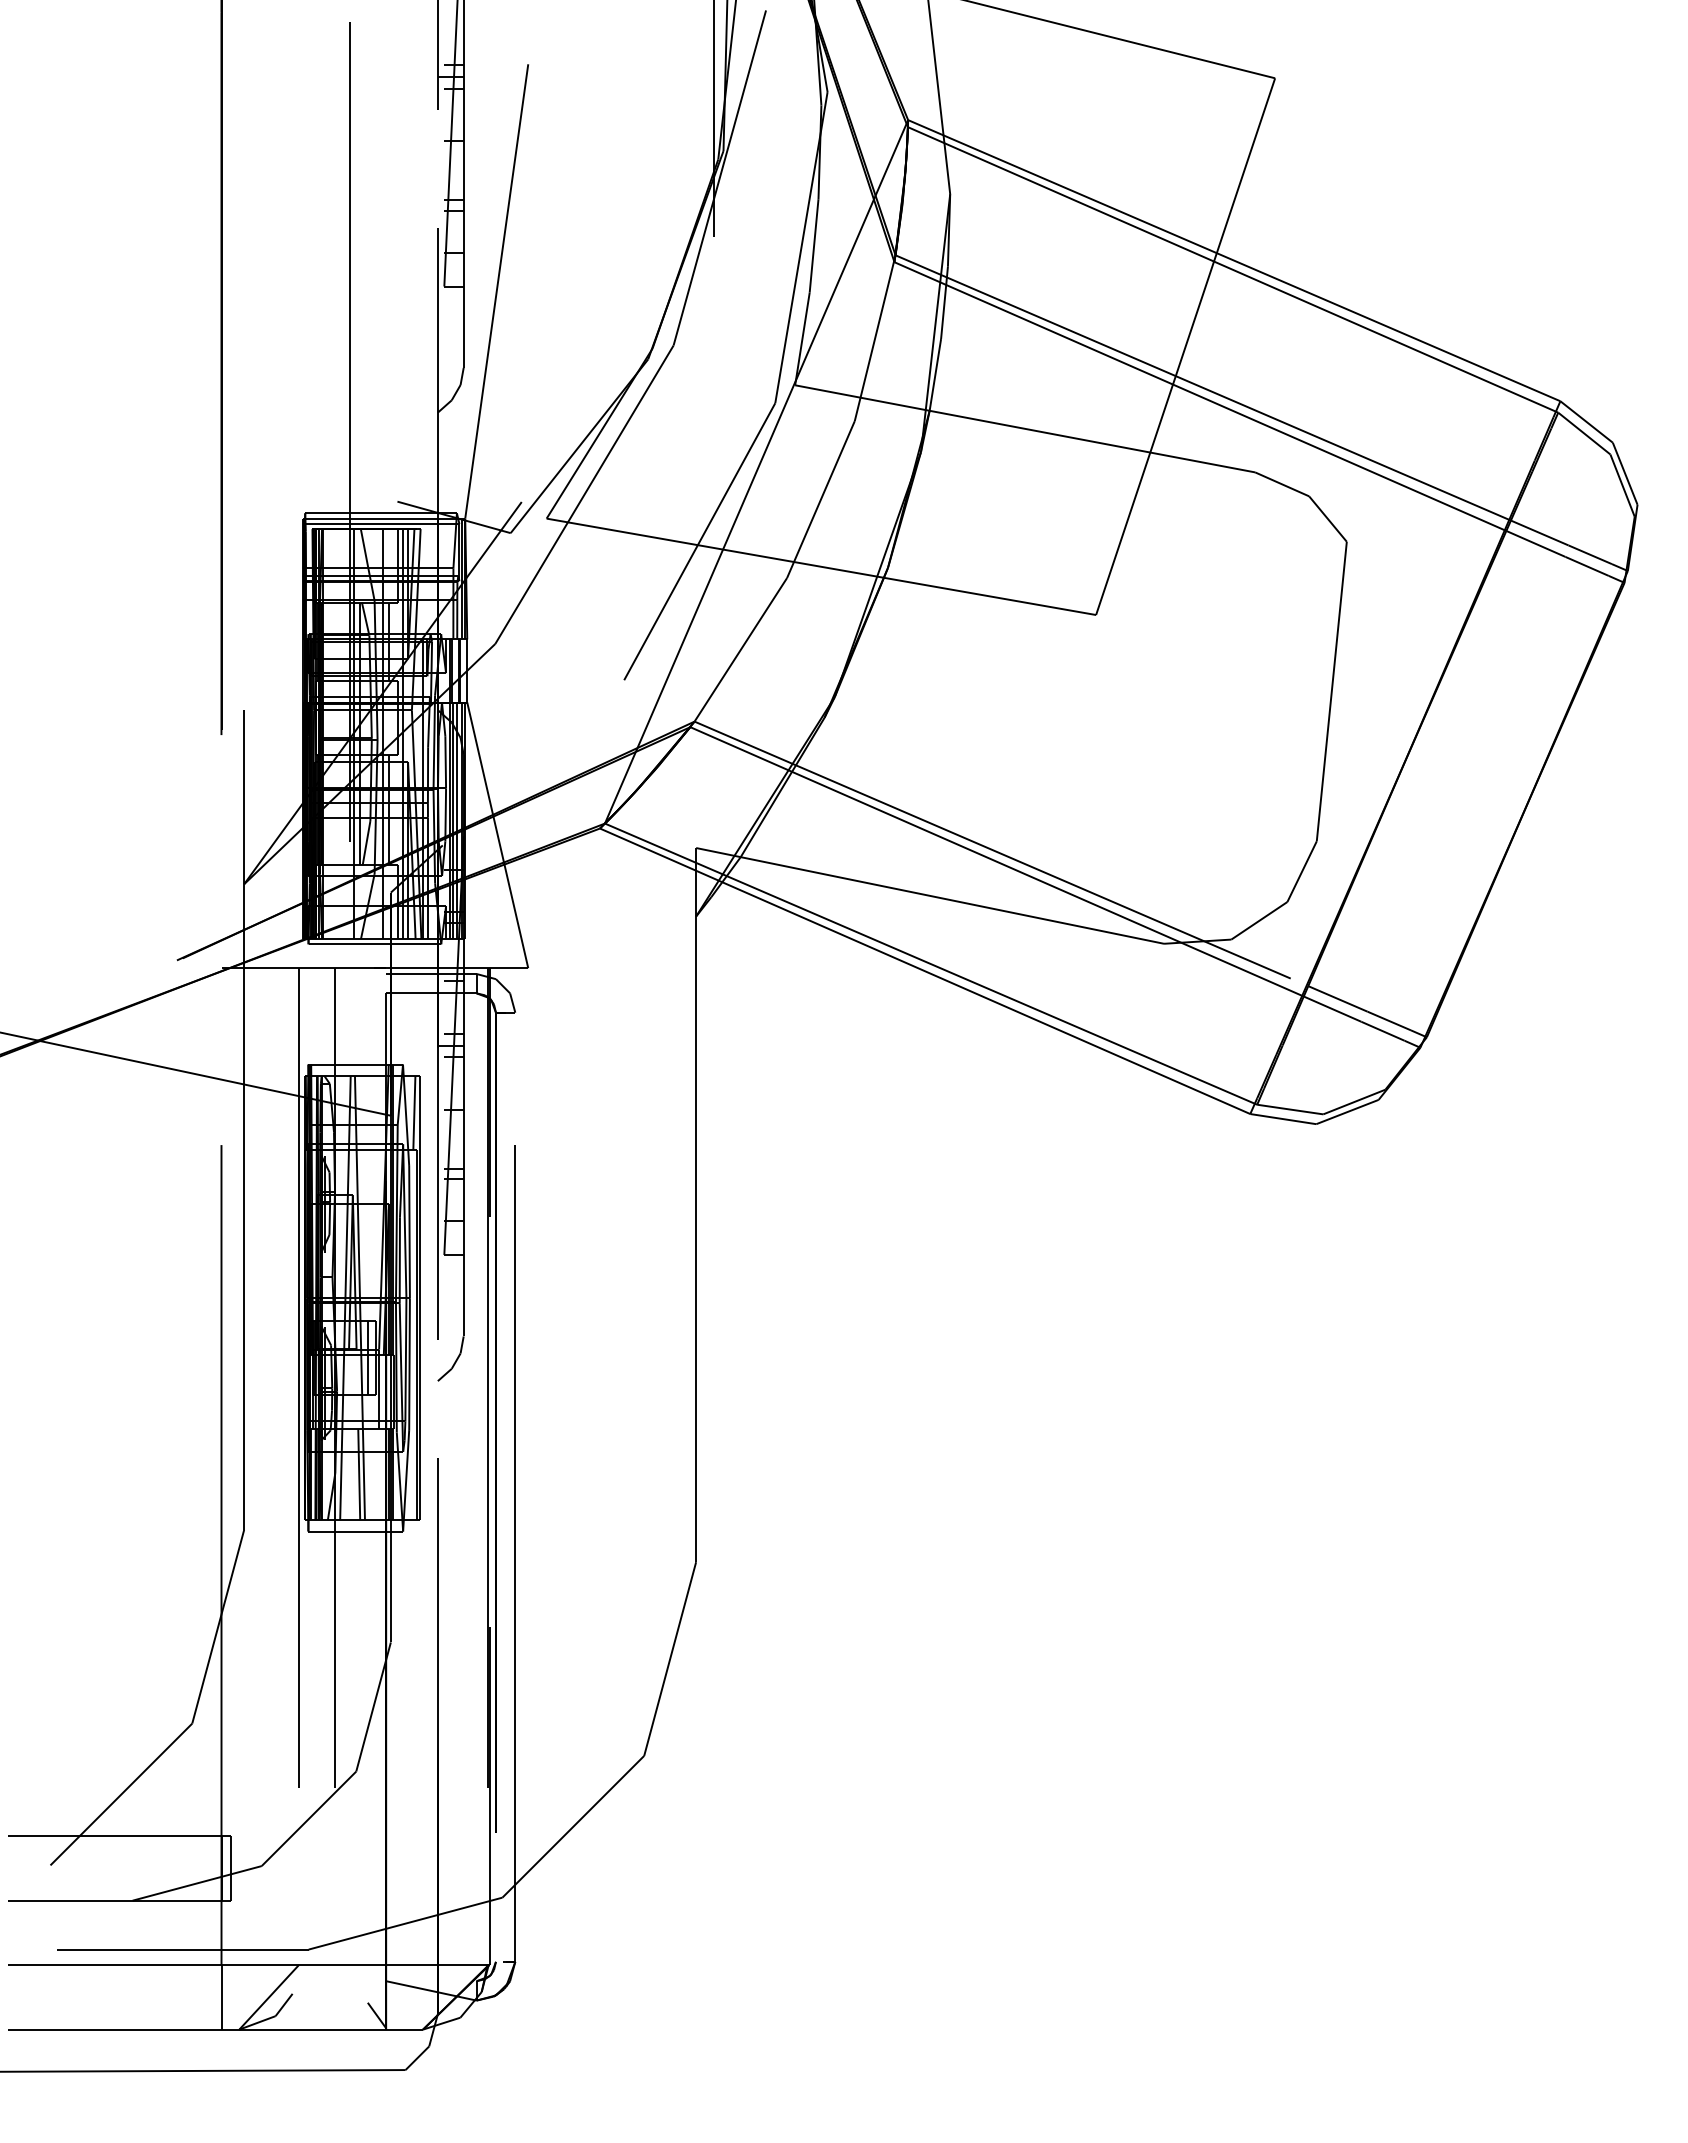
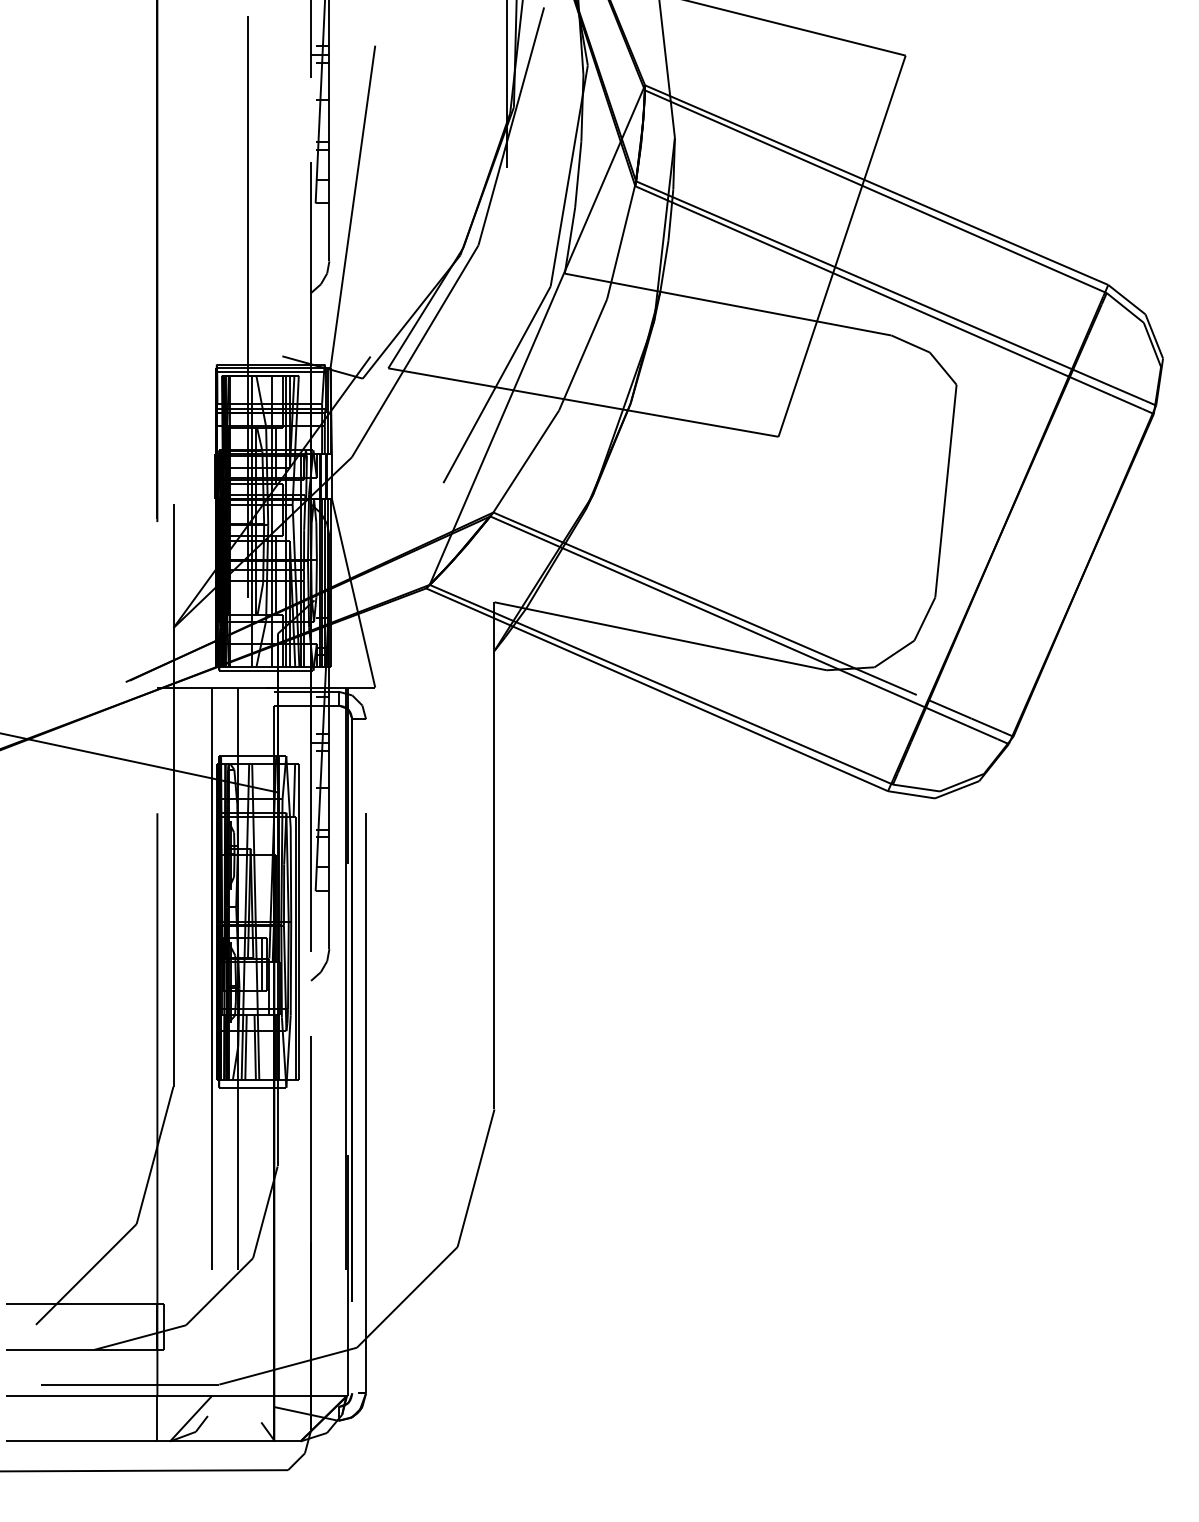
line: (346, 1474) -> (246, 1047), added

